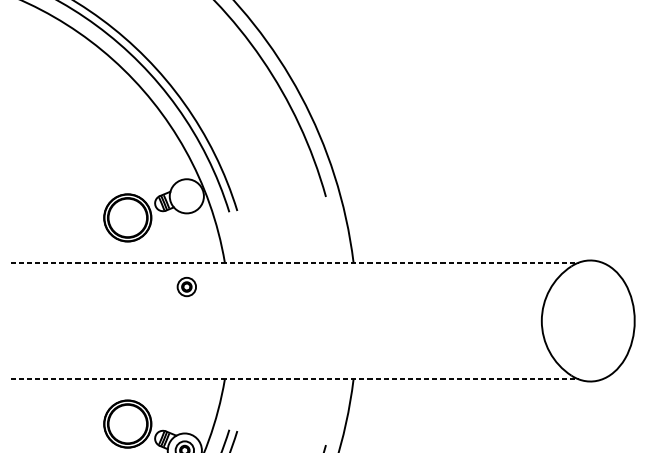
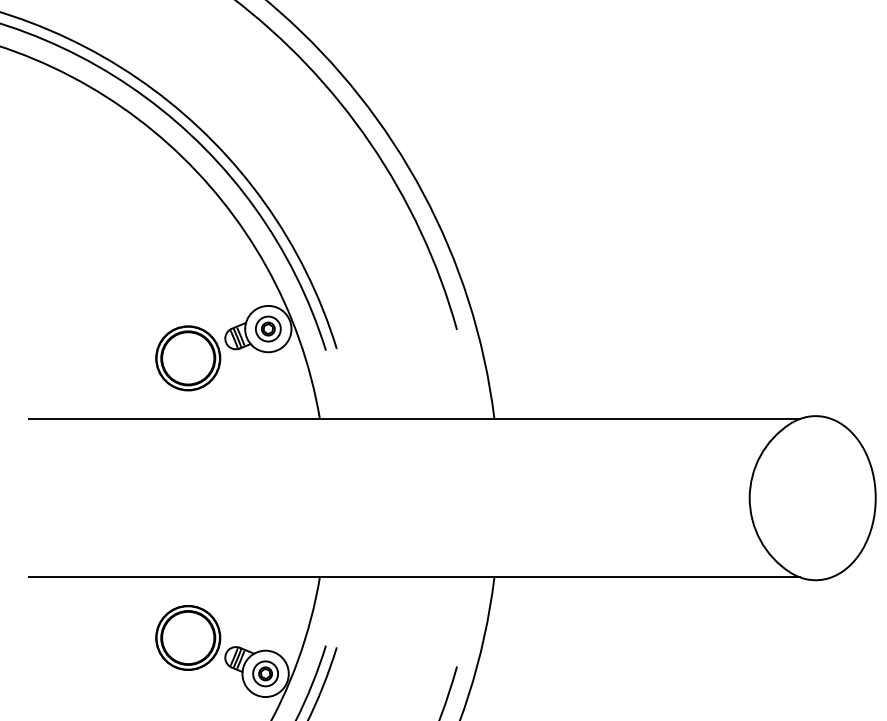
line: (295, 262) -> (415, 418), dashed -> solid
part: (186, 286) -> (268, 328), moved
line: (295, 379) -> (415, 577), dashed -> solid

